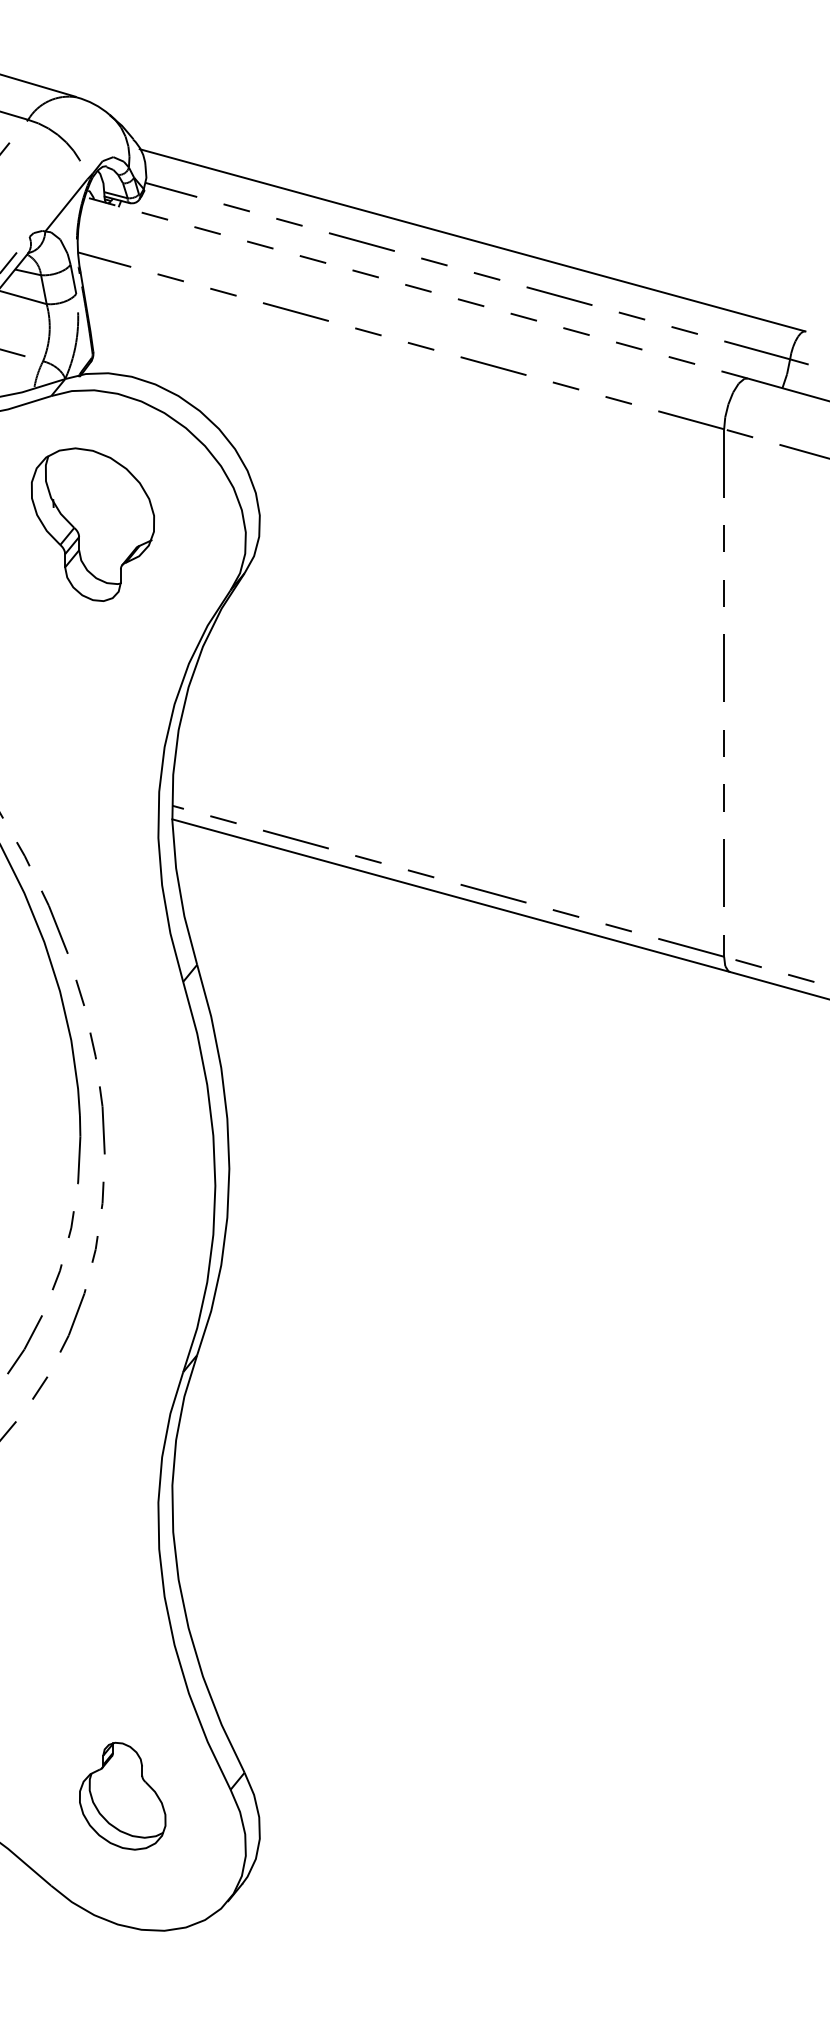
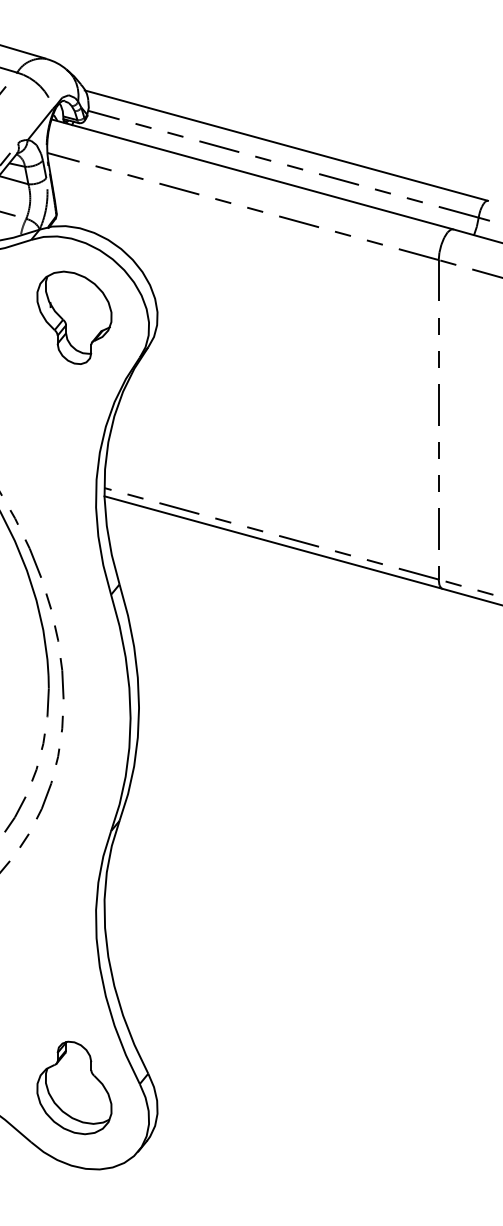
line: (415, 287) -> (251, 174), dashed -> solid
part: (93, 524) -> (74, 317), moved
part: (122, 1795) -> (74, 1087), size x1.43

